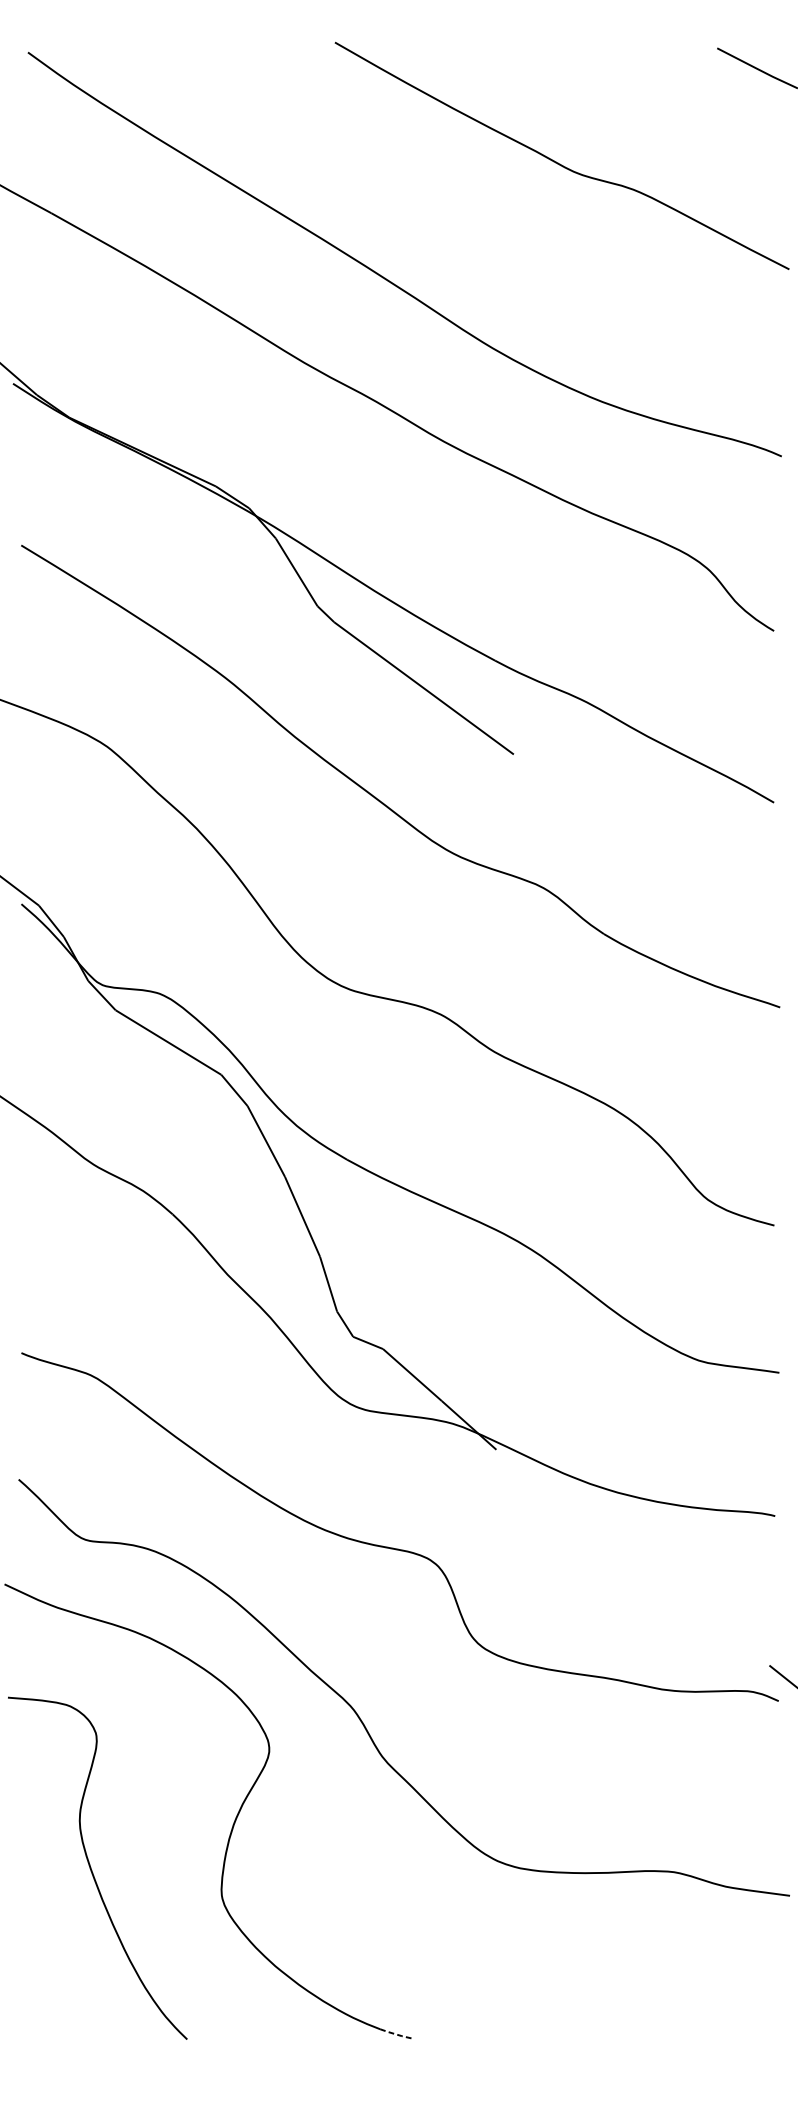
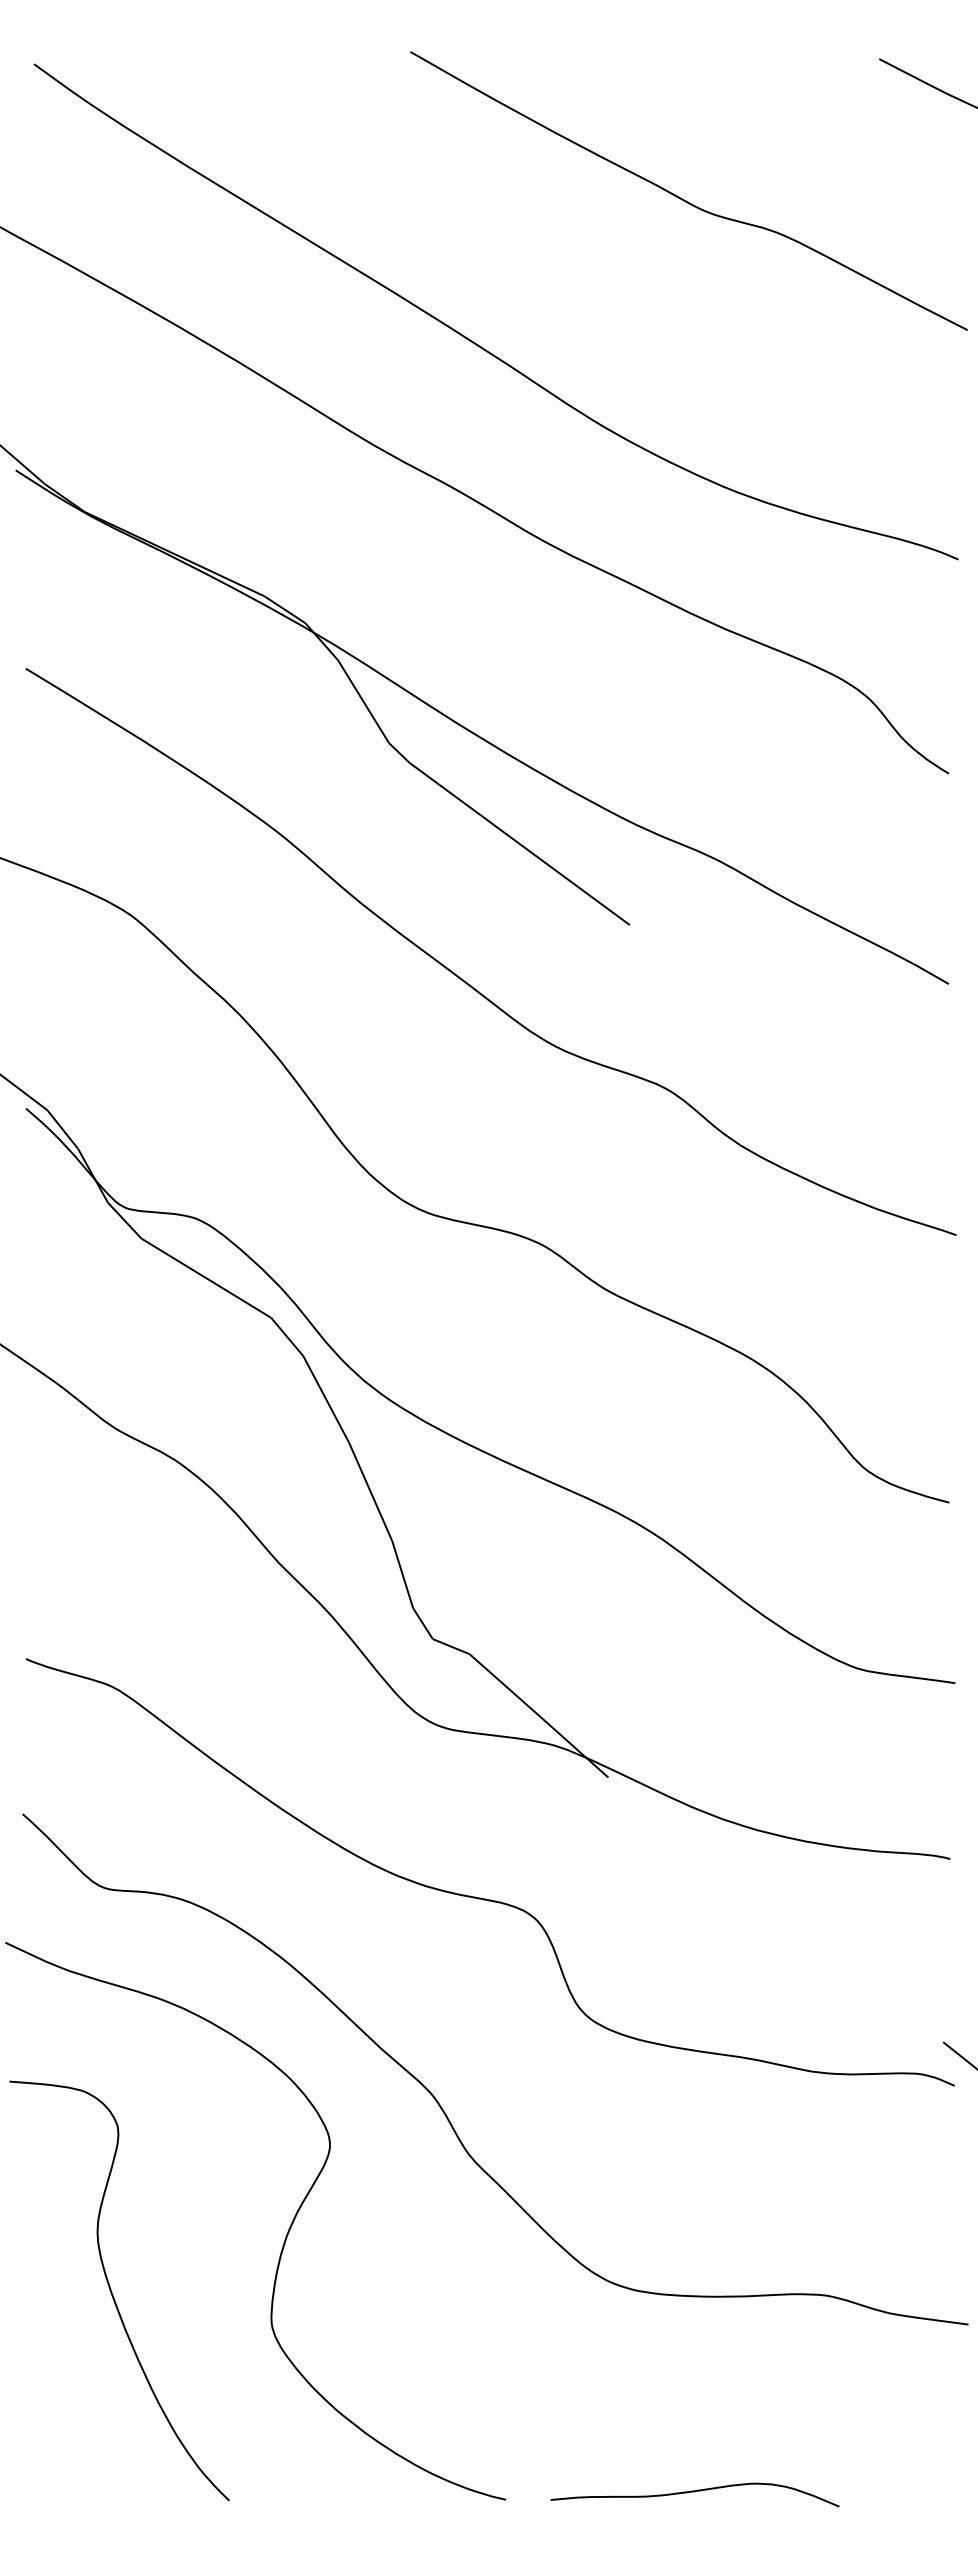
curve: (566, 2032) -> (694, 2492), added
line: (396, 2034) -> (485, 2494), dashed -> solid

